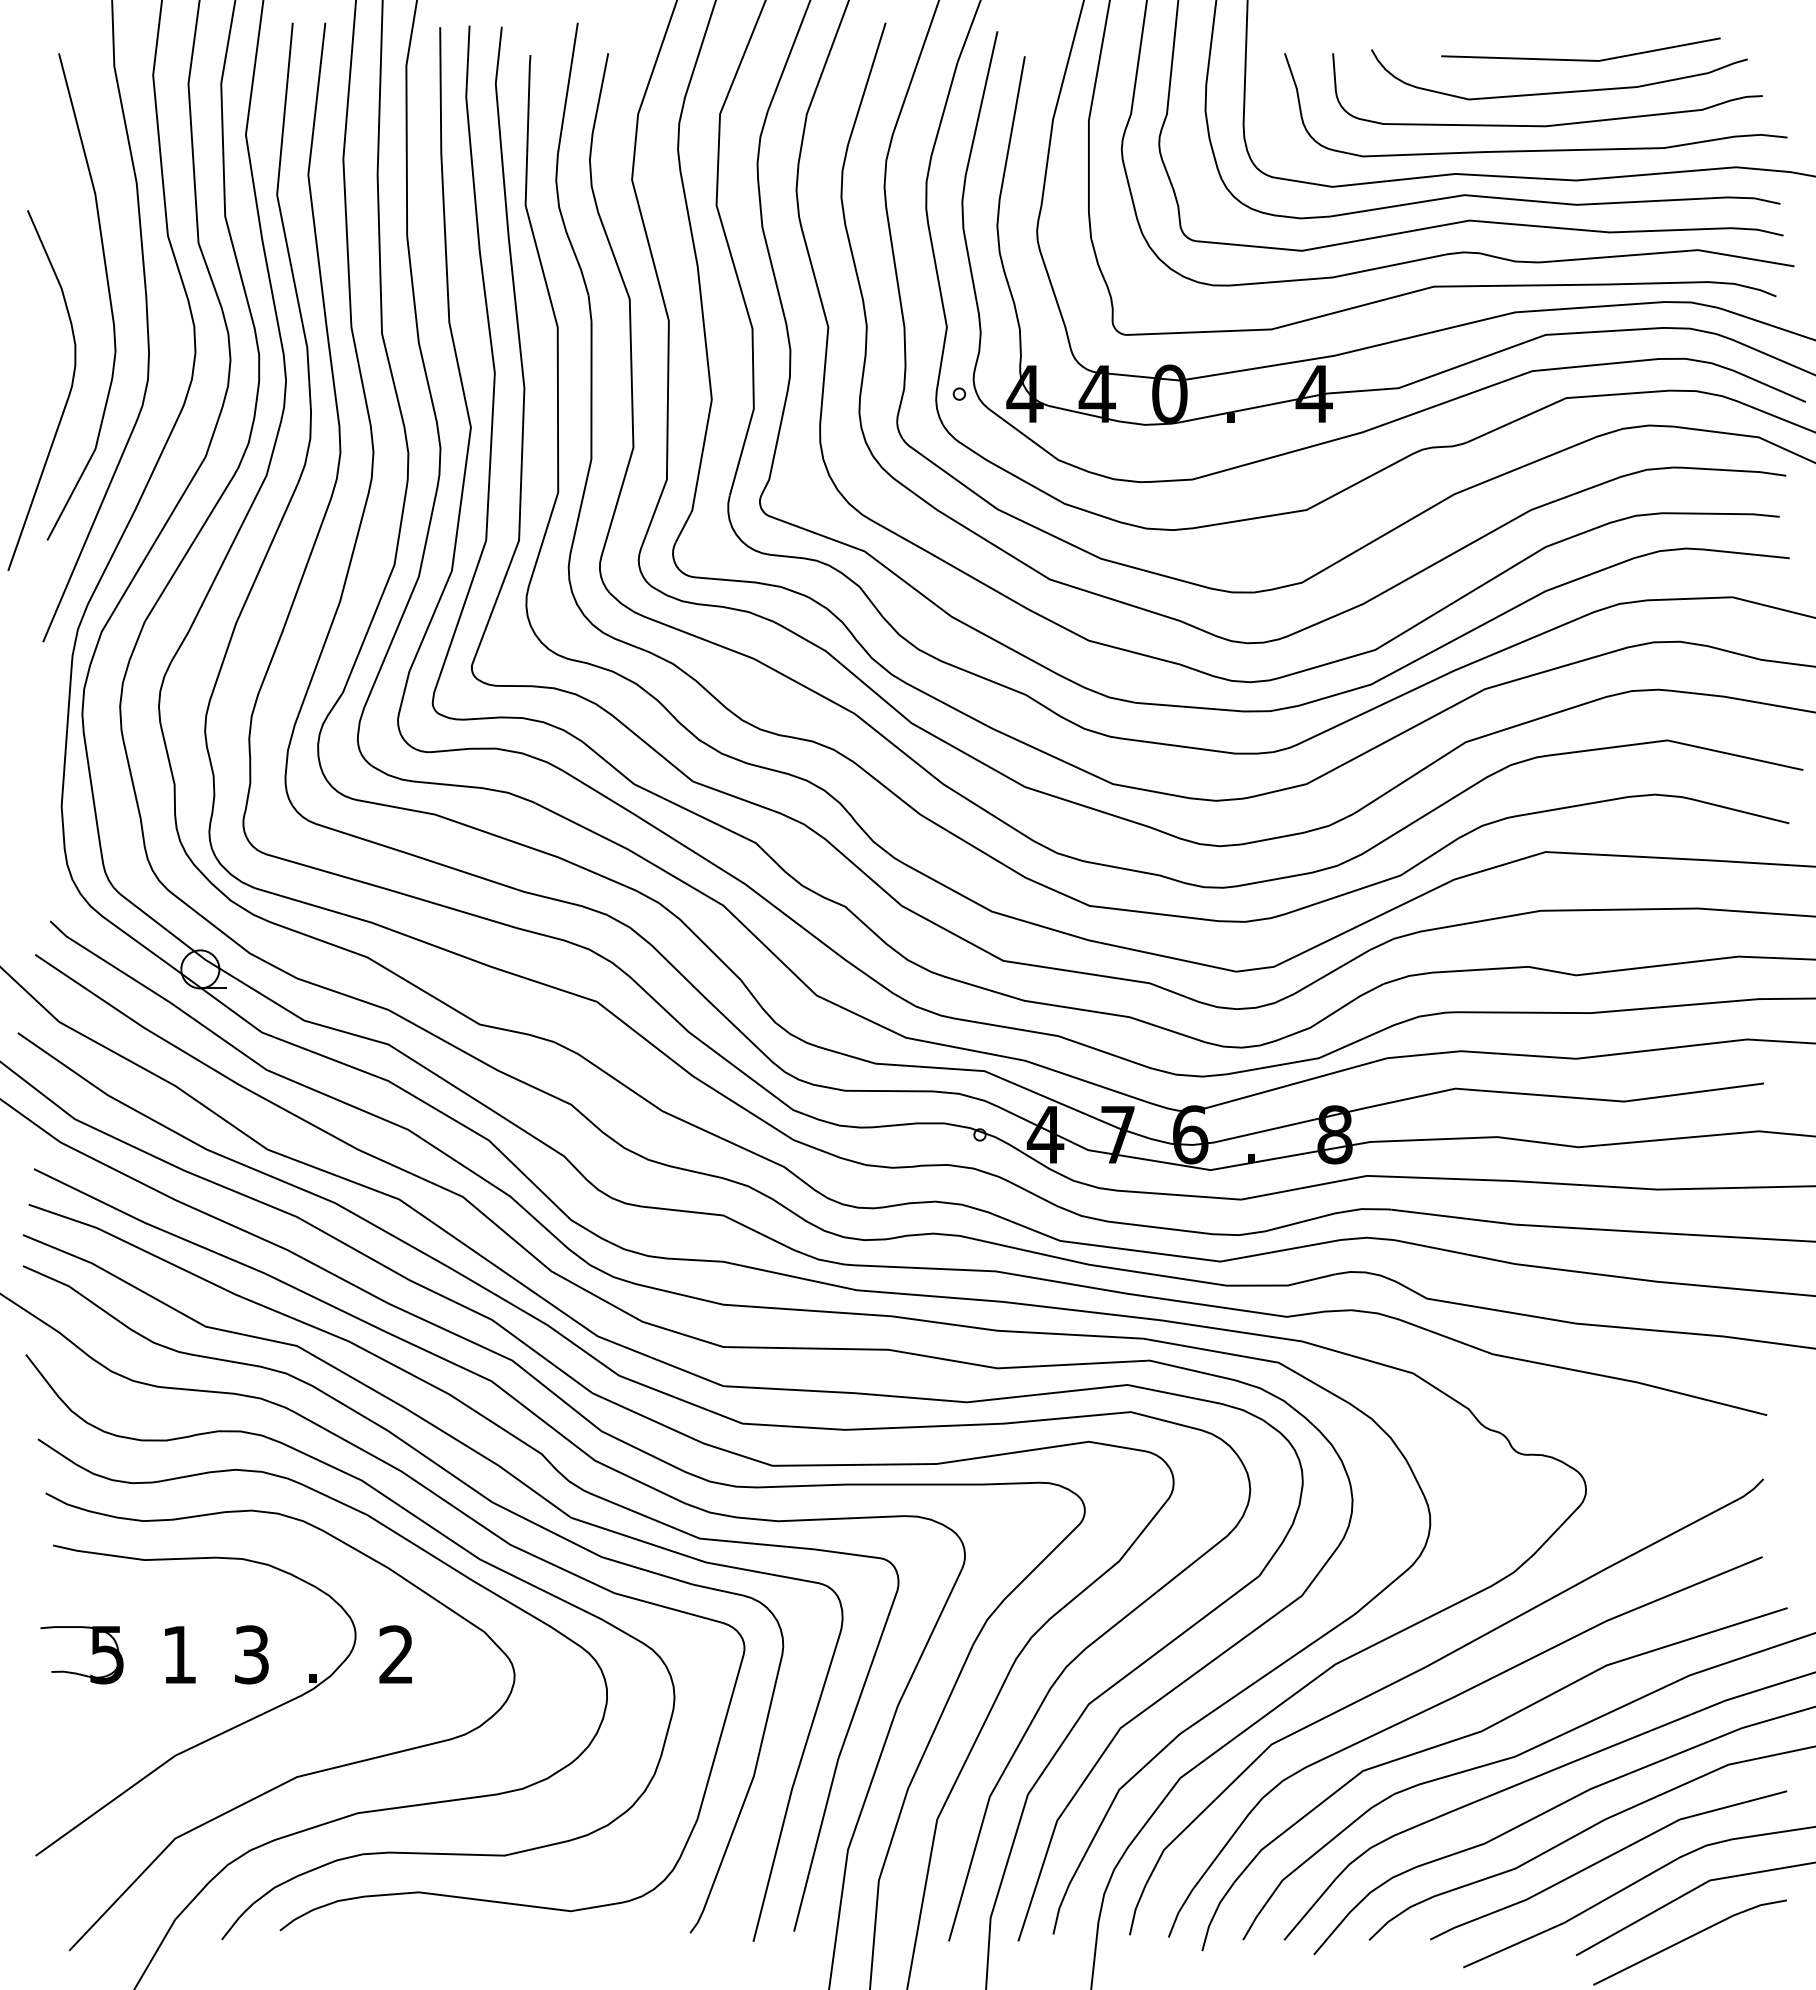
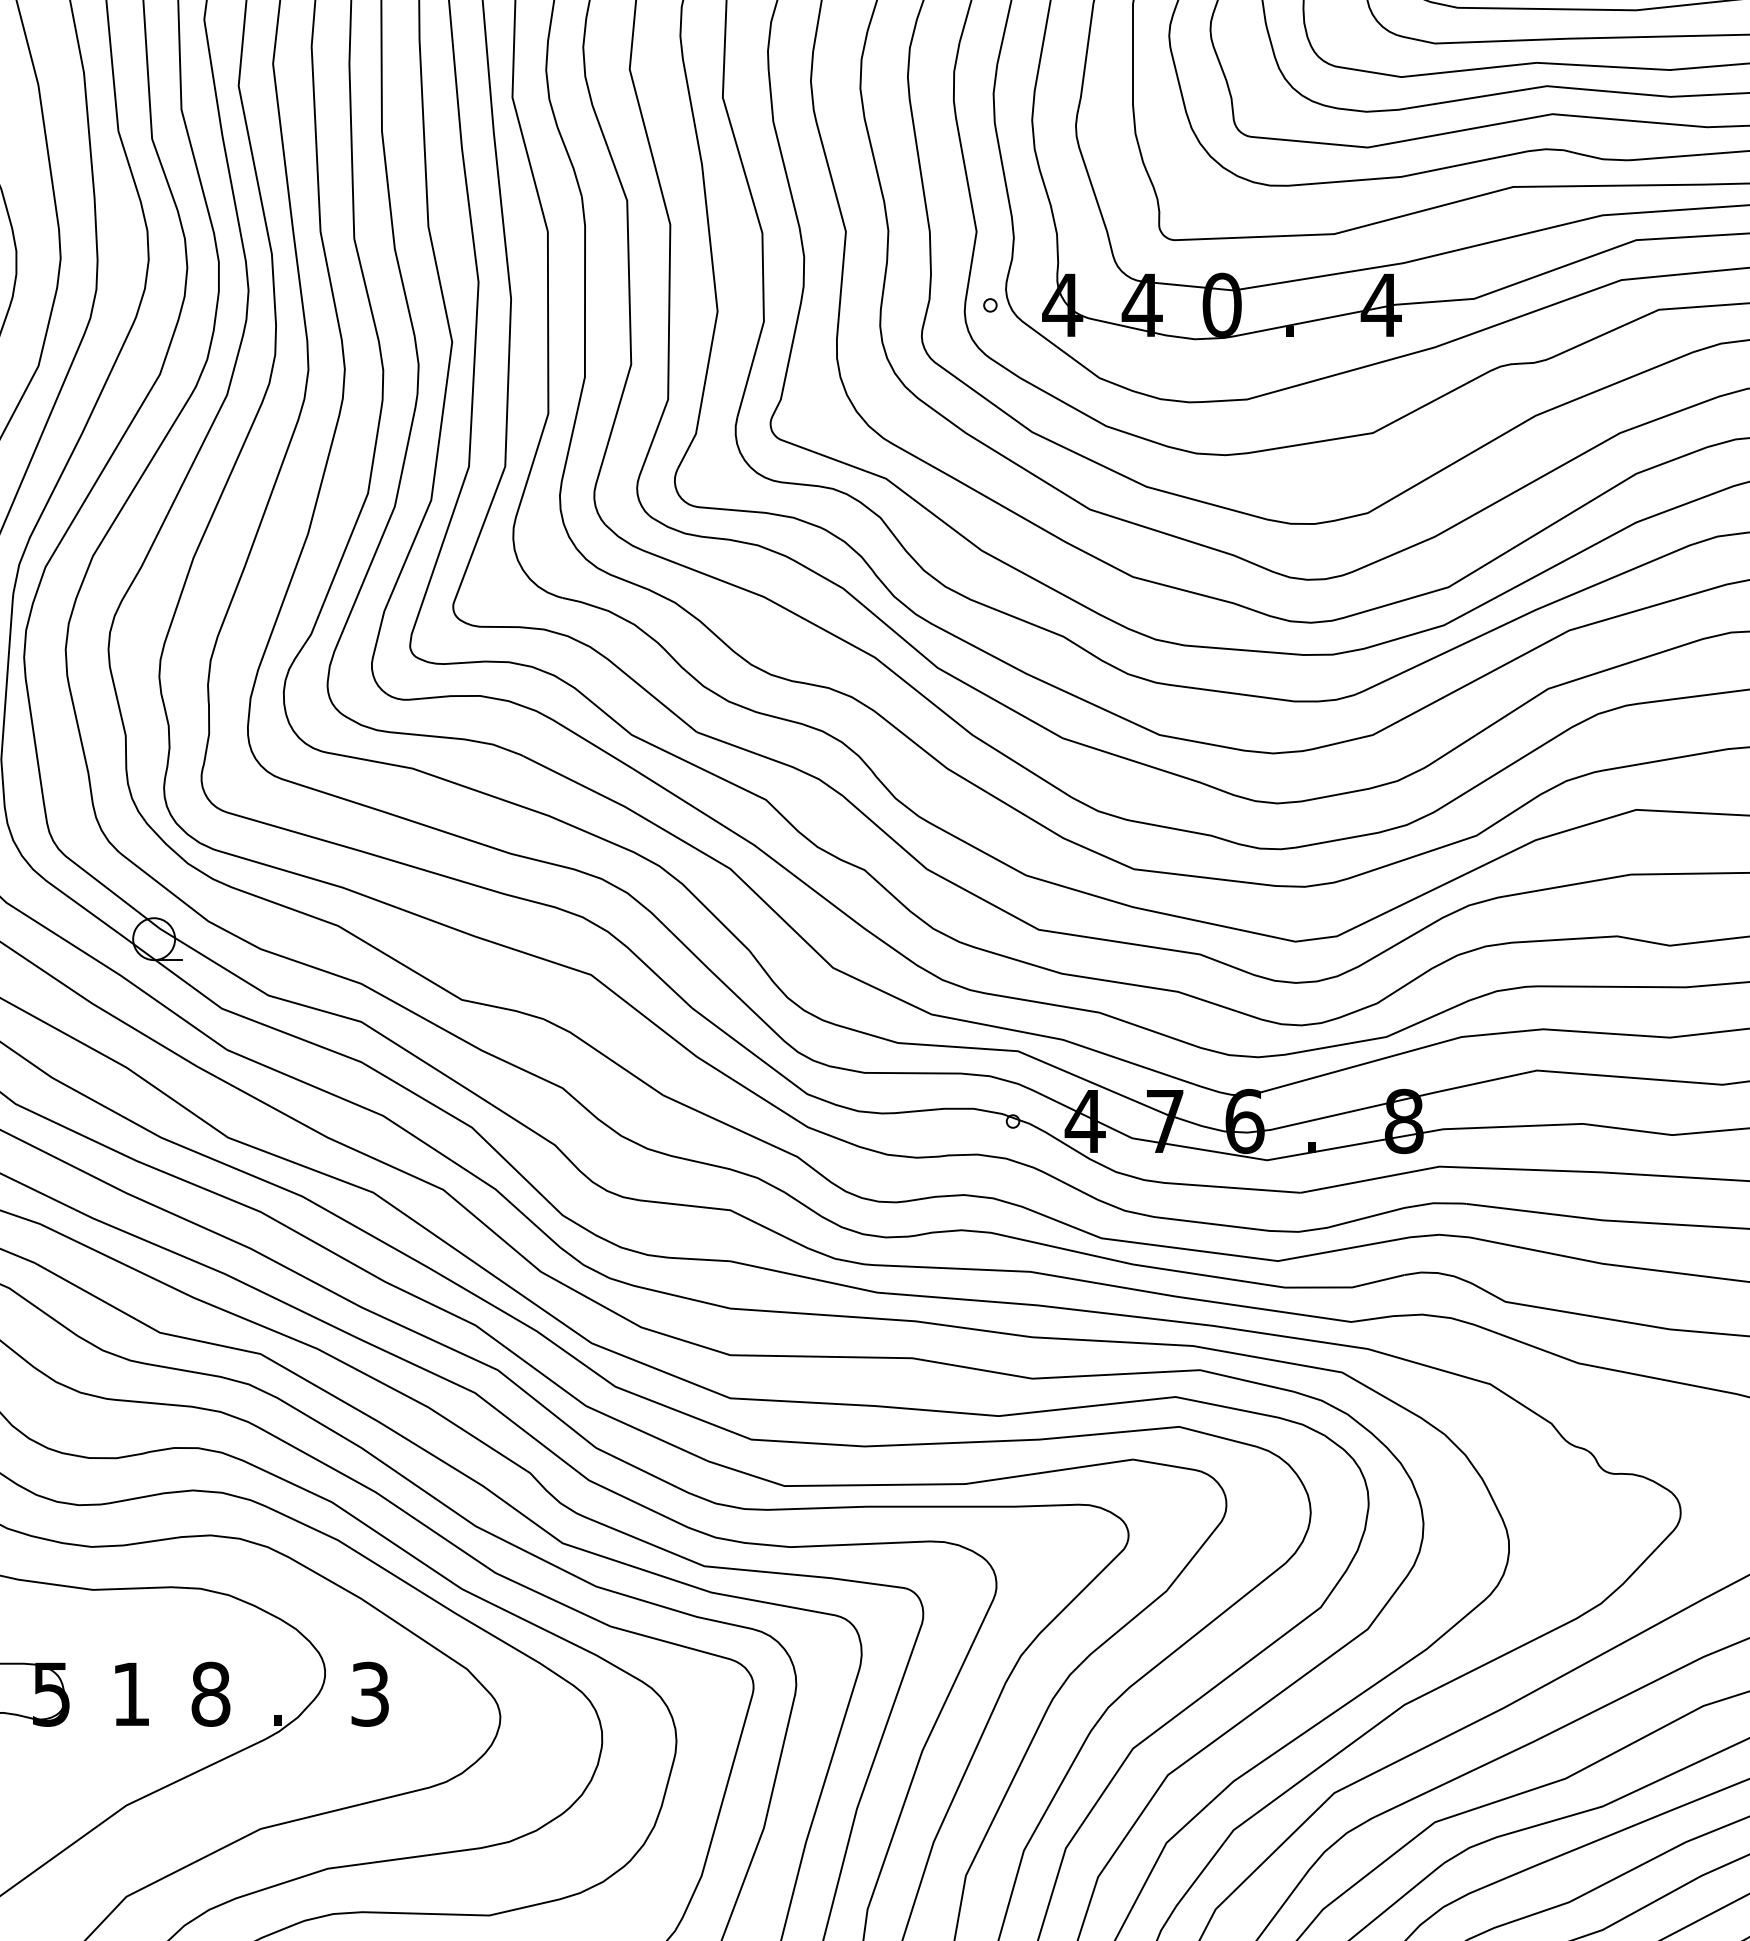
text: (251, 1654) -> (210, 1693), 3 -> 8
text: (396, 1654) -> (370, 1693), 2 -> 3

